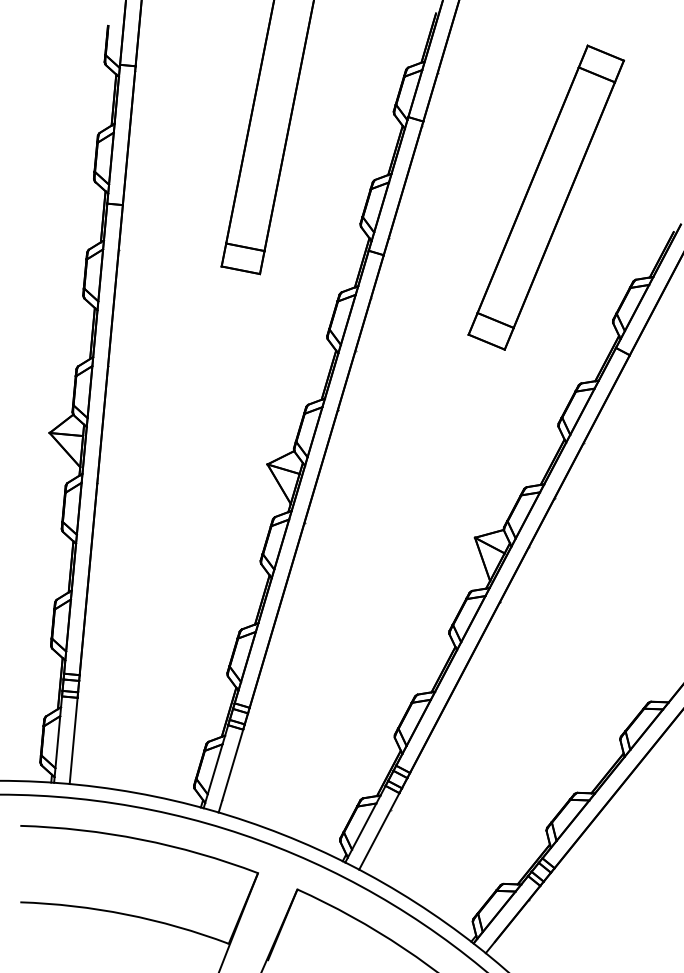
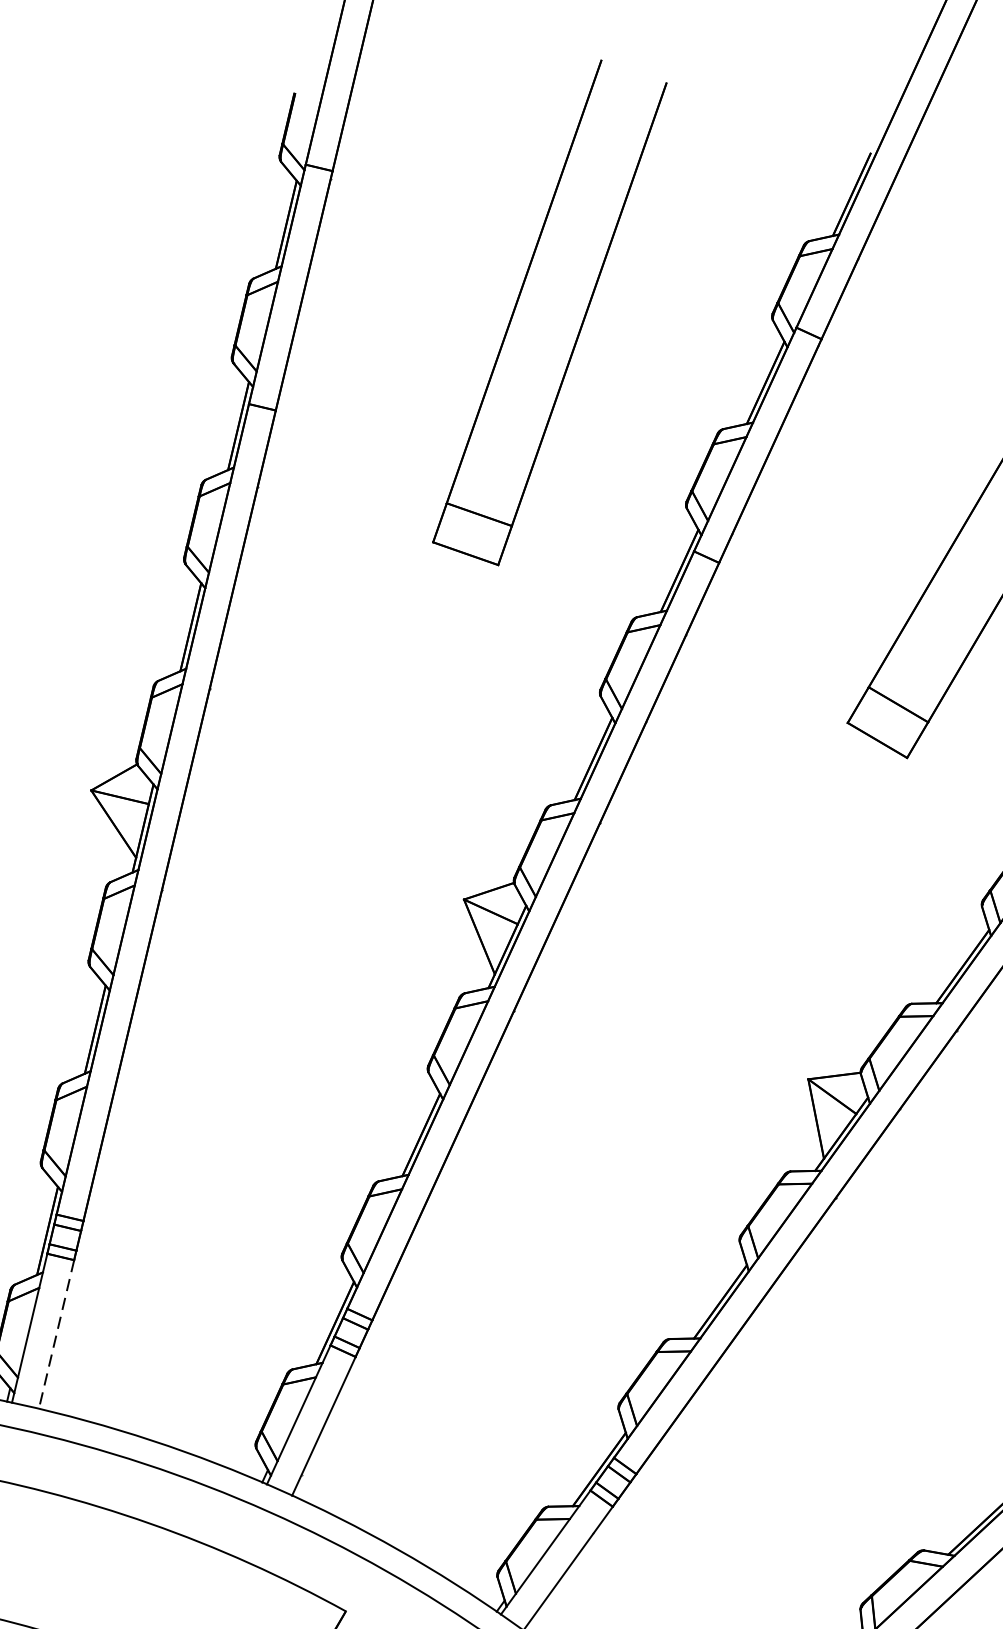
line: (73, 741) -> (56, 1335), solid -> dashed

